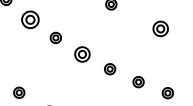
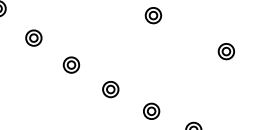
part: (30, 19) -> (33, 37), size x0.62
part: (160, 28) -> (226, 51), size x0.71
part: (82, 54) -> (110, 89), size x0.71

